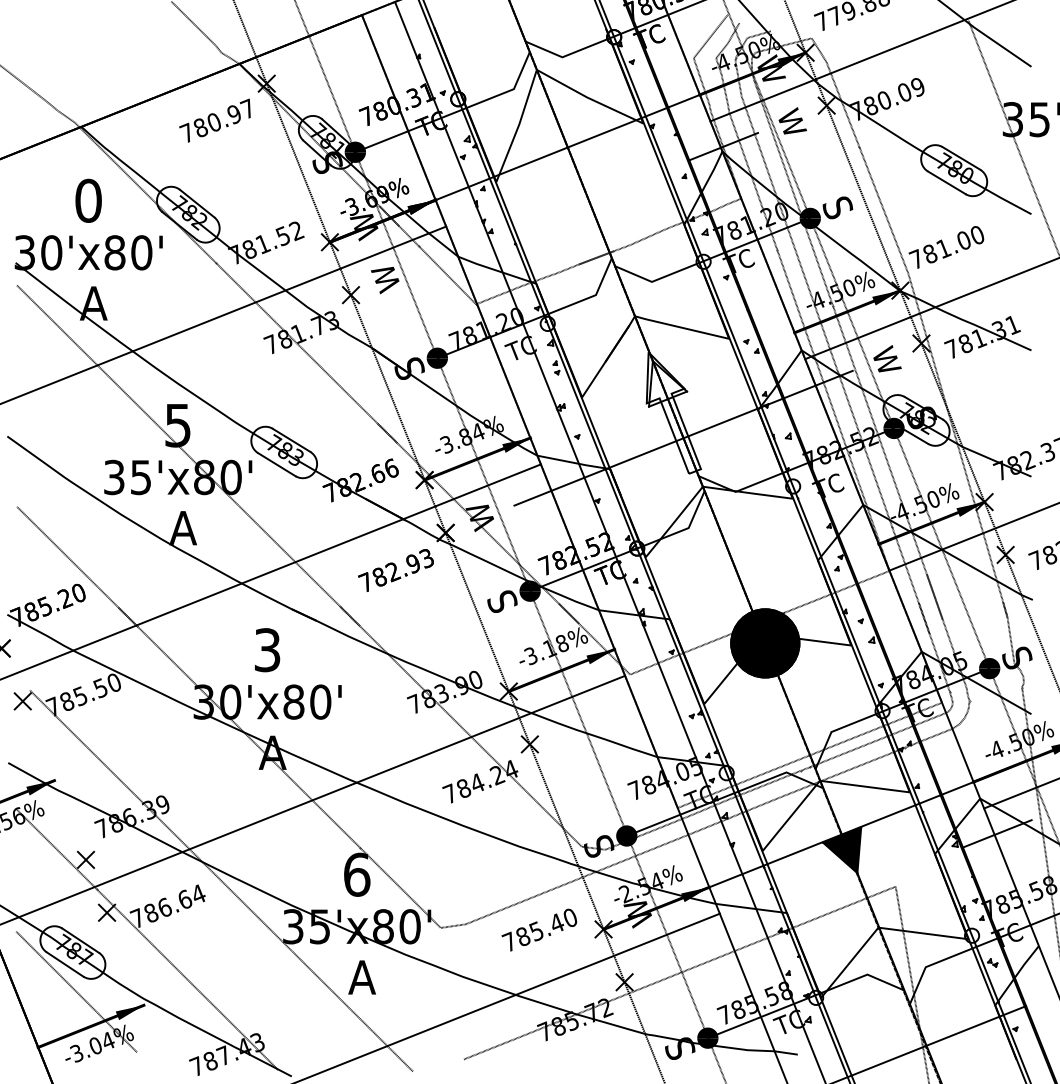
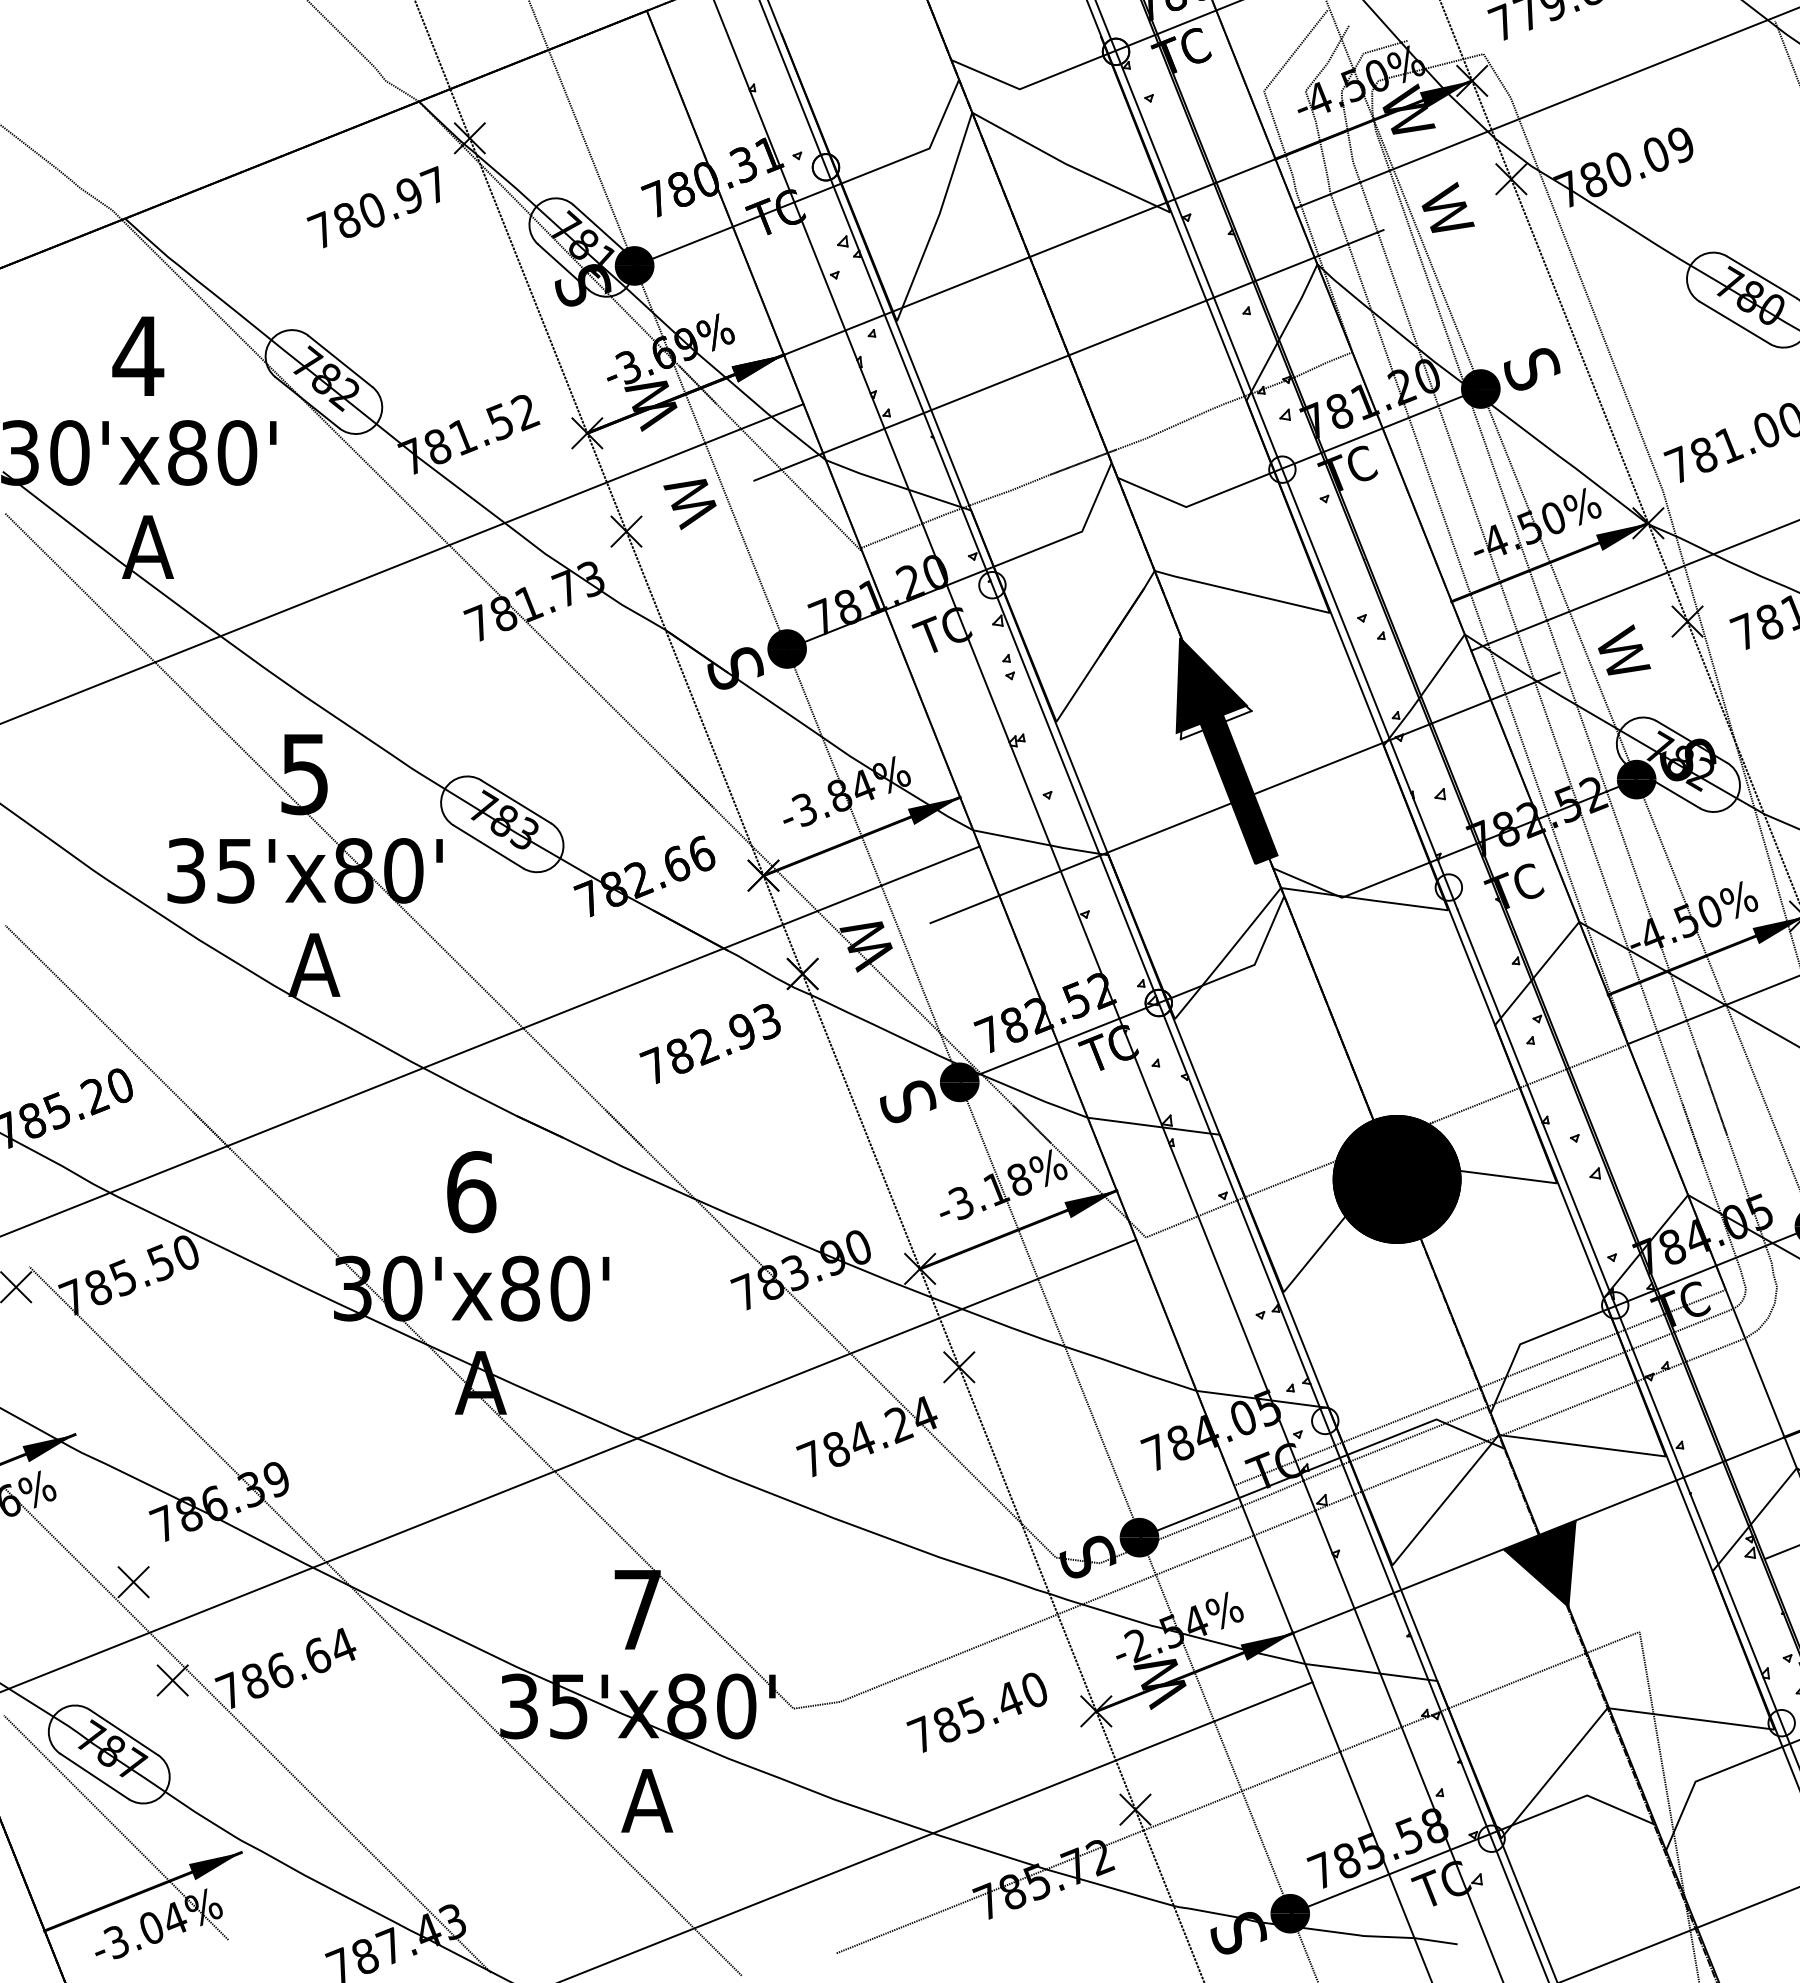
text: (88, 200) -> (138, 355), 0 -> 4
line: (554, 213) -> (1005, 379), added
fill: (673, 412) -> (1226, 749), added
text: (267, 650) -> (471, 1192), 3 -> 6
text: (357, 874) -> (638, 1609), 6 -> 7

